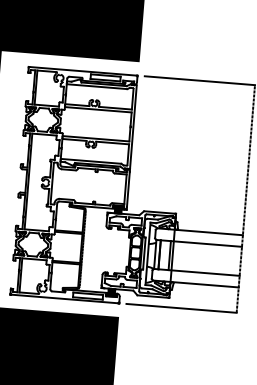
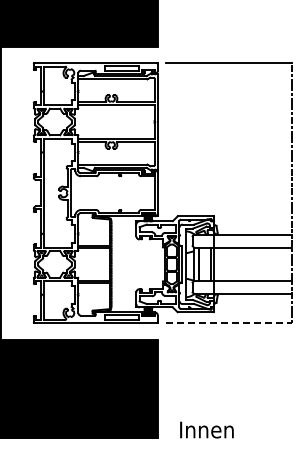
line: (181, 308) -> (229, 323), solid -> dashed

